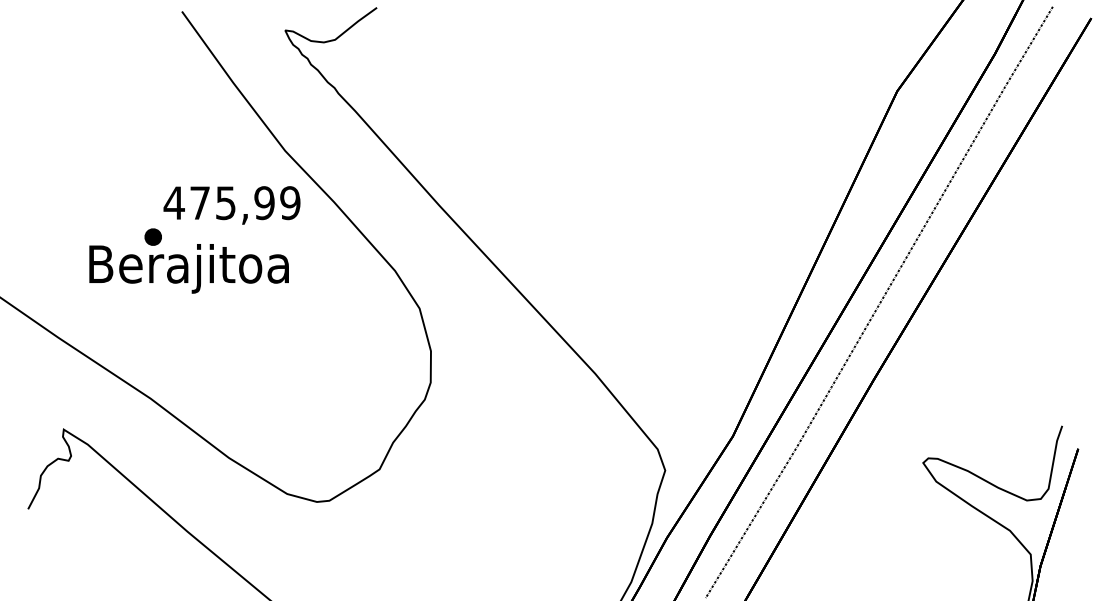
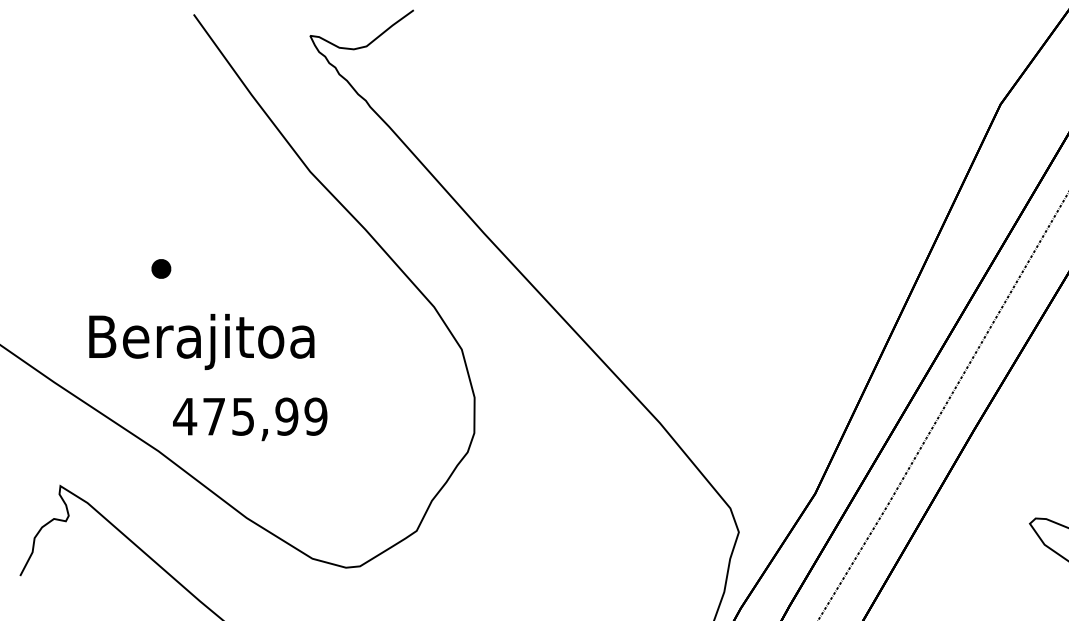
text: (231, 205) -> (249, 419), moved
text: (188, 268) -> (201, 341), moved

